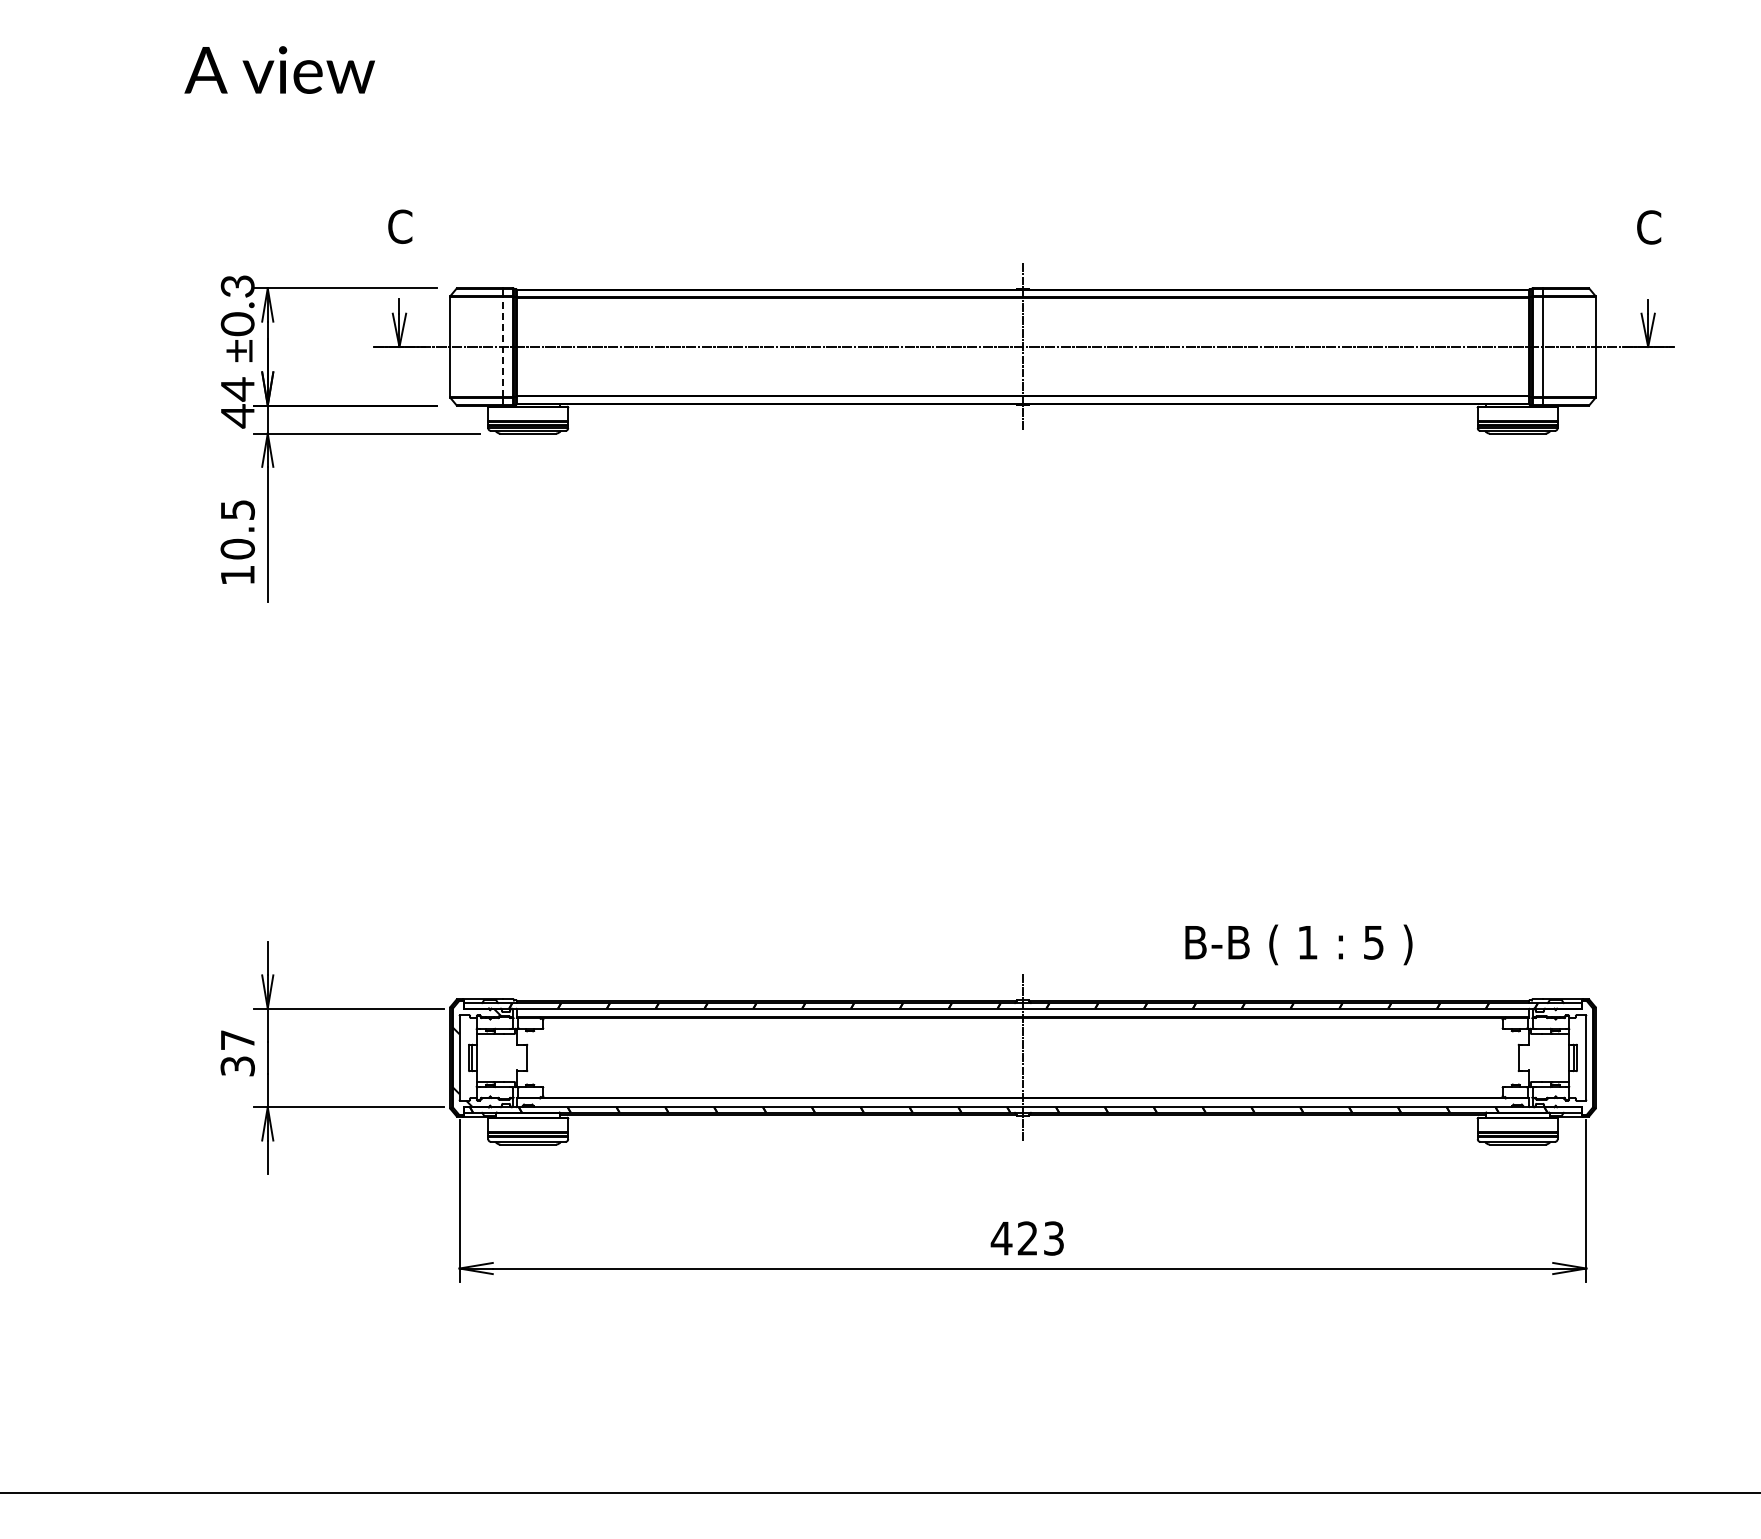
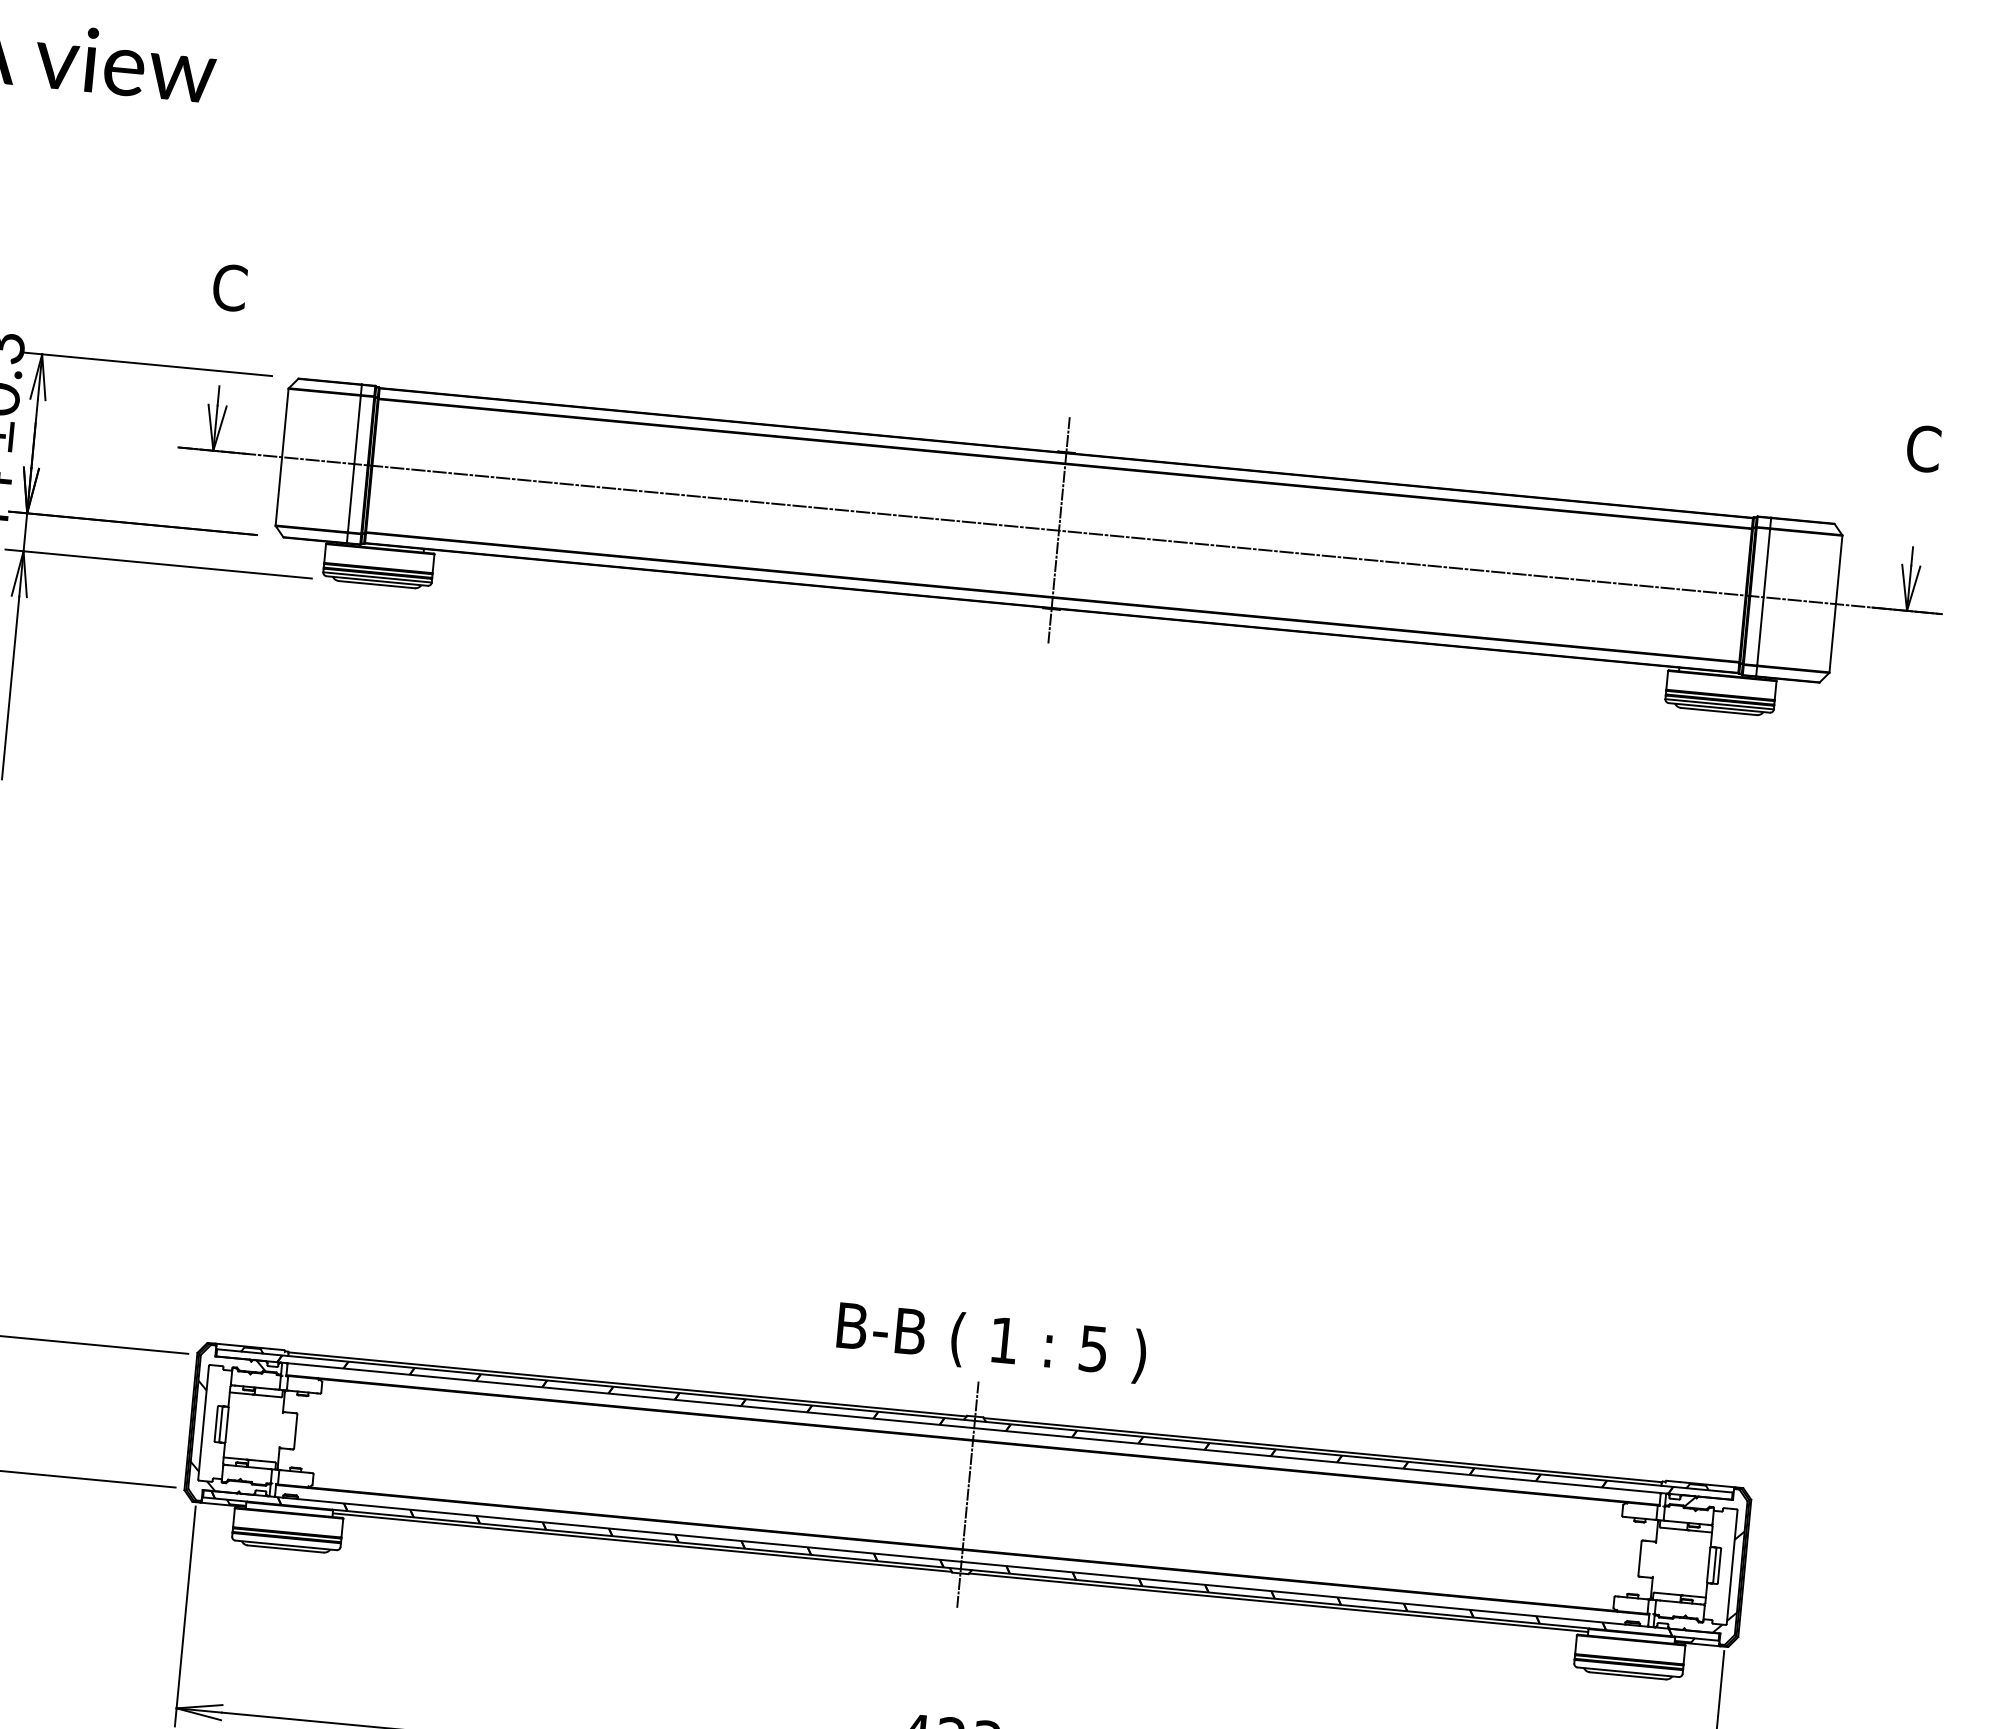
line: (503, 346) -> (354, 463), dashed -> solid
text: (1298, 944) -> (991, 1341), moved
hatch: (1570, 1058) -> (1710, 1565), added

